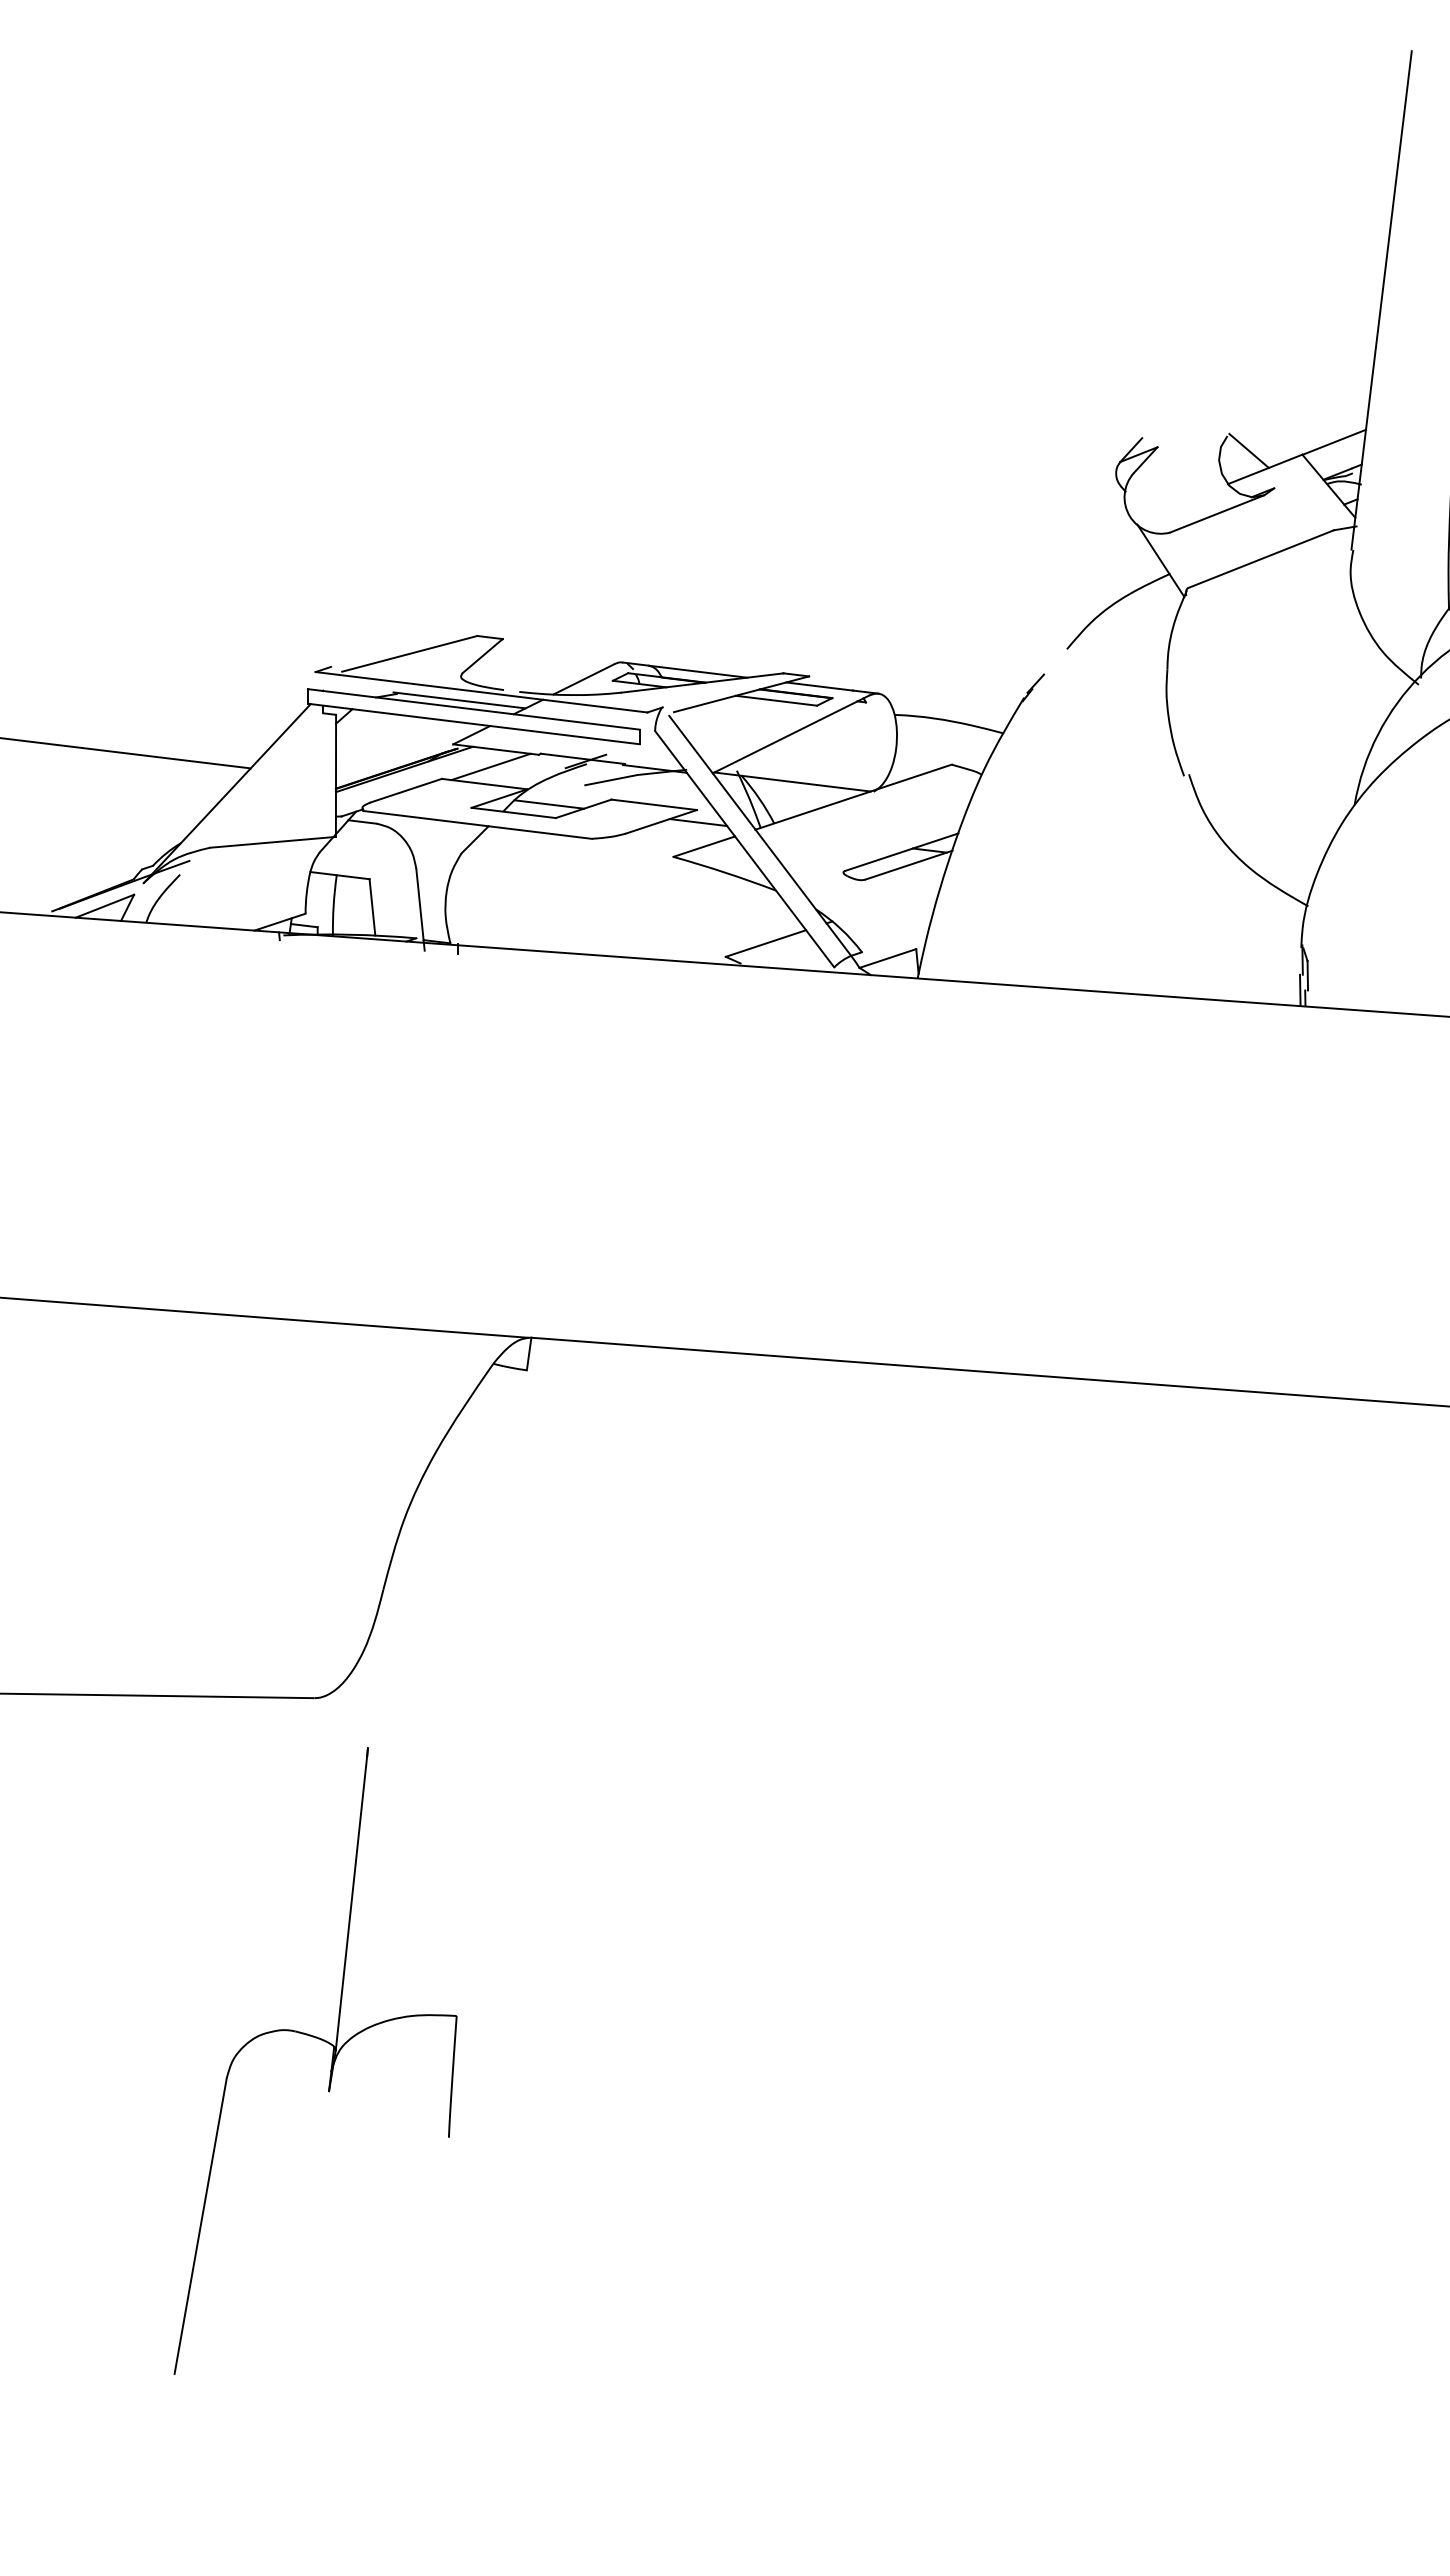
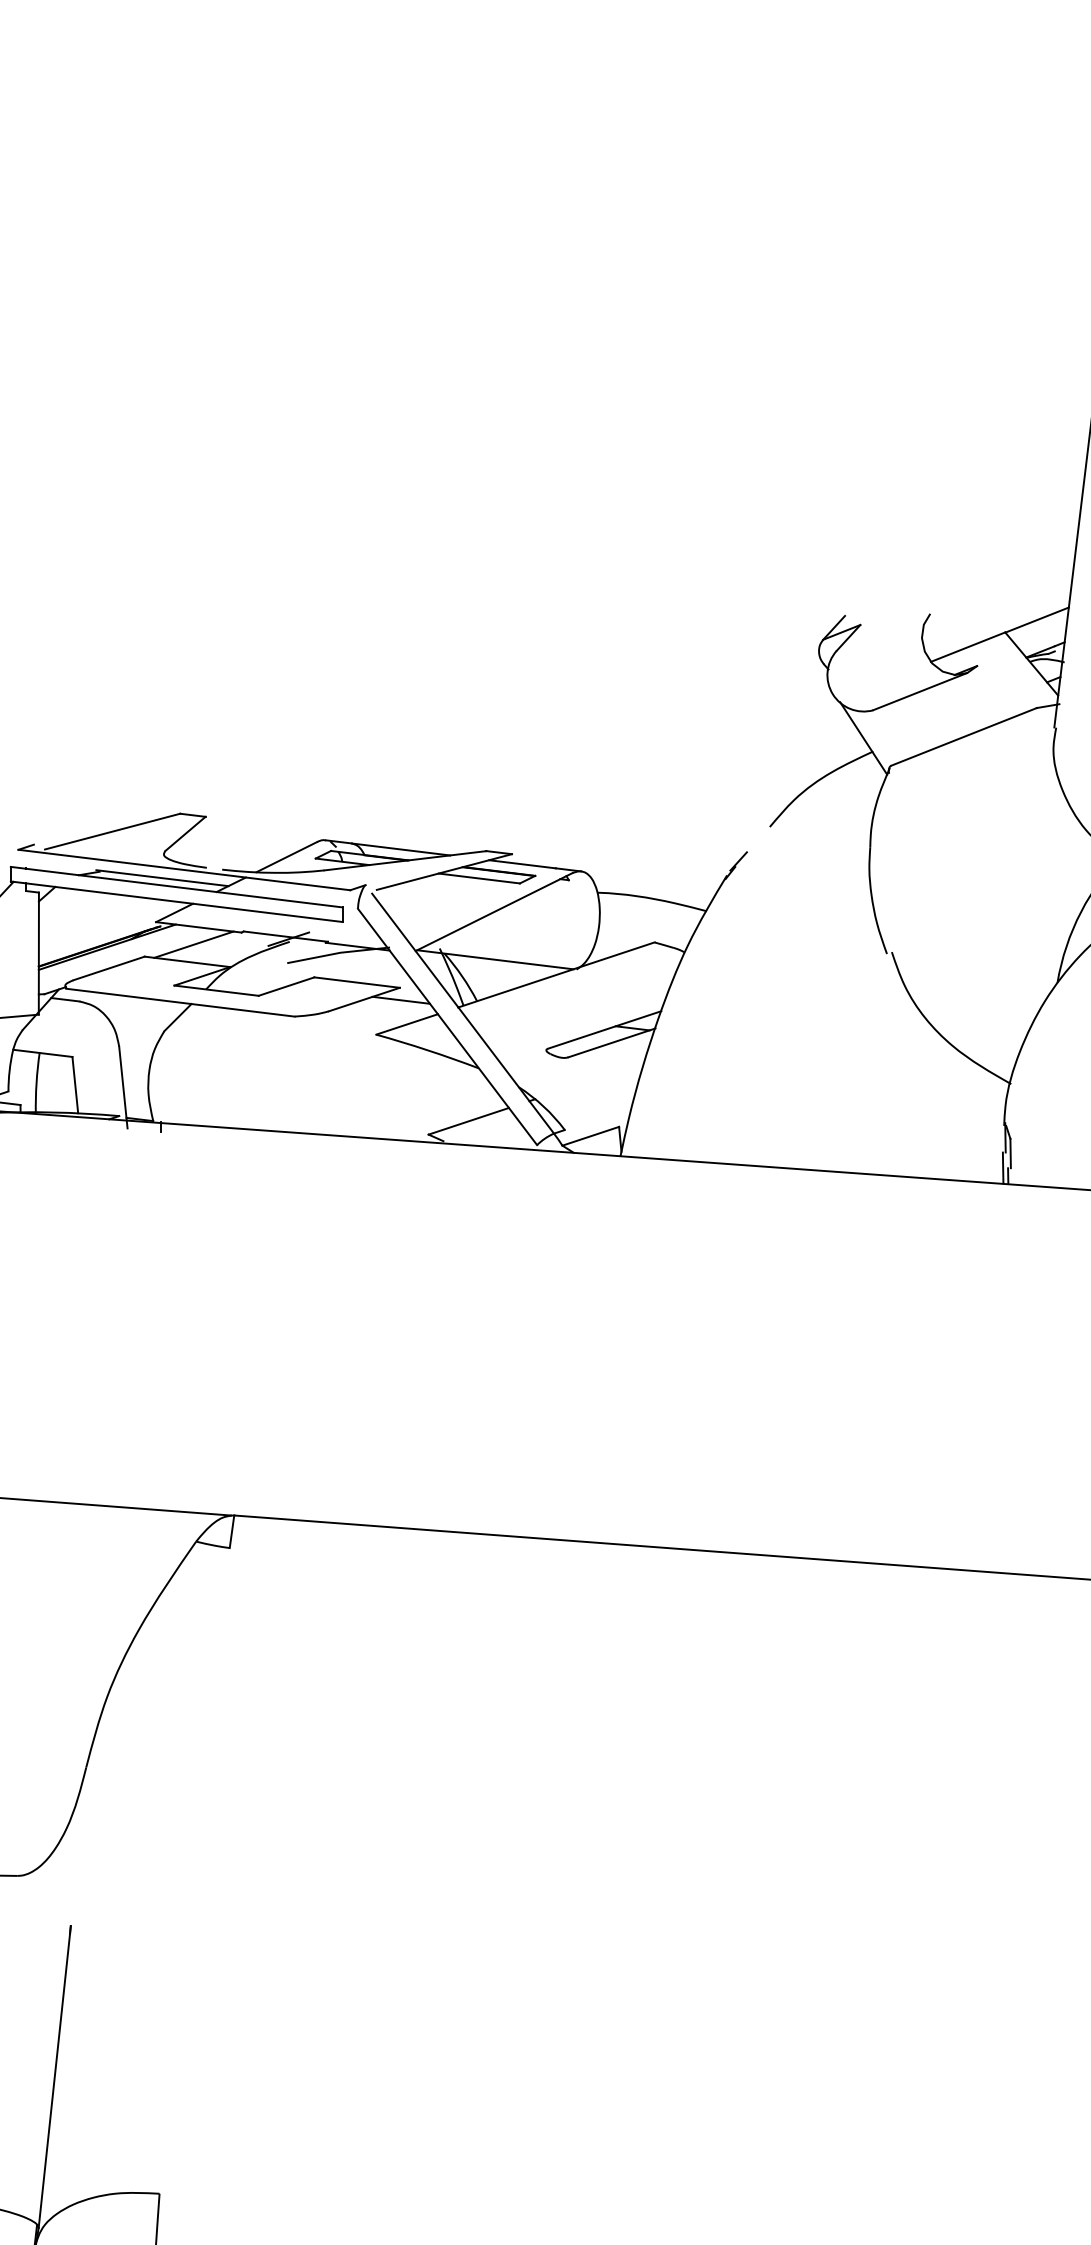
line: (1248, 450) -> (951, 628), removed
line: (549, 804) -> (252, 982), removed

